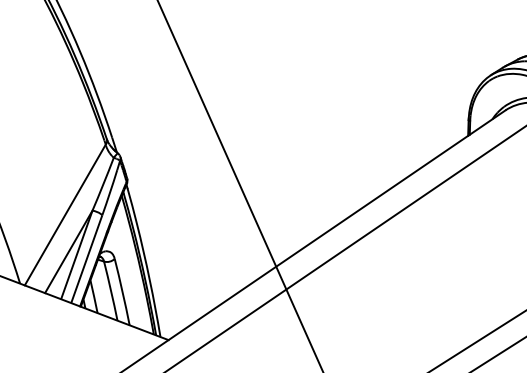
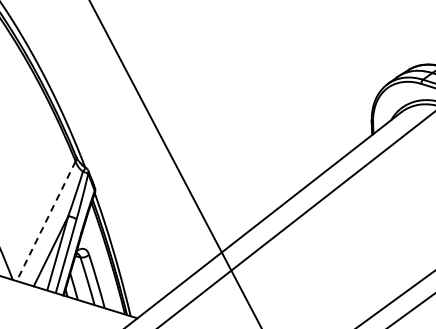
line: (65, 215) -> (46, 221), solid -> dashed

